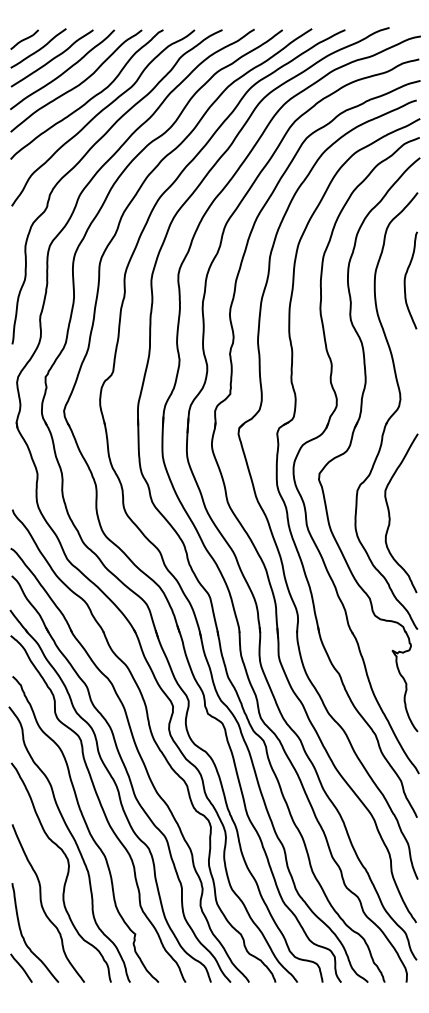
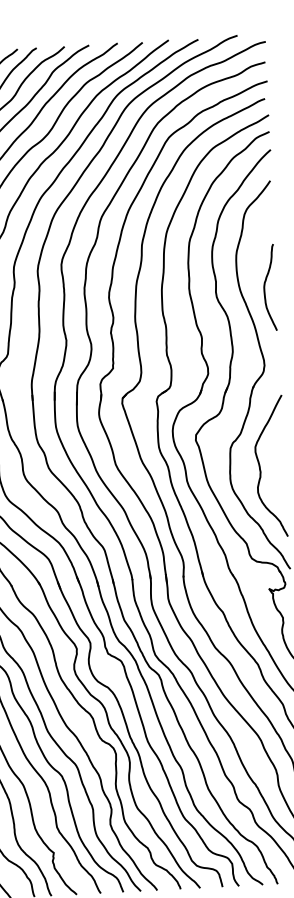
curve: (405, 280) -> (264, 287), moved

